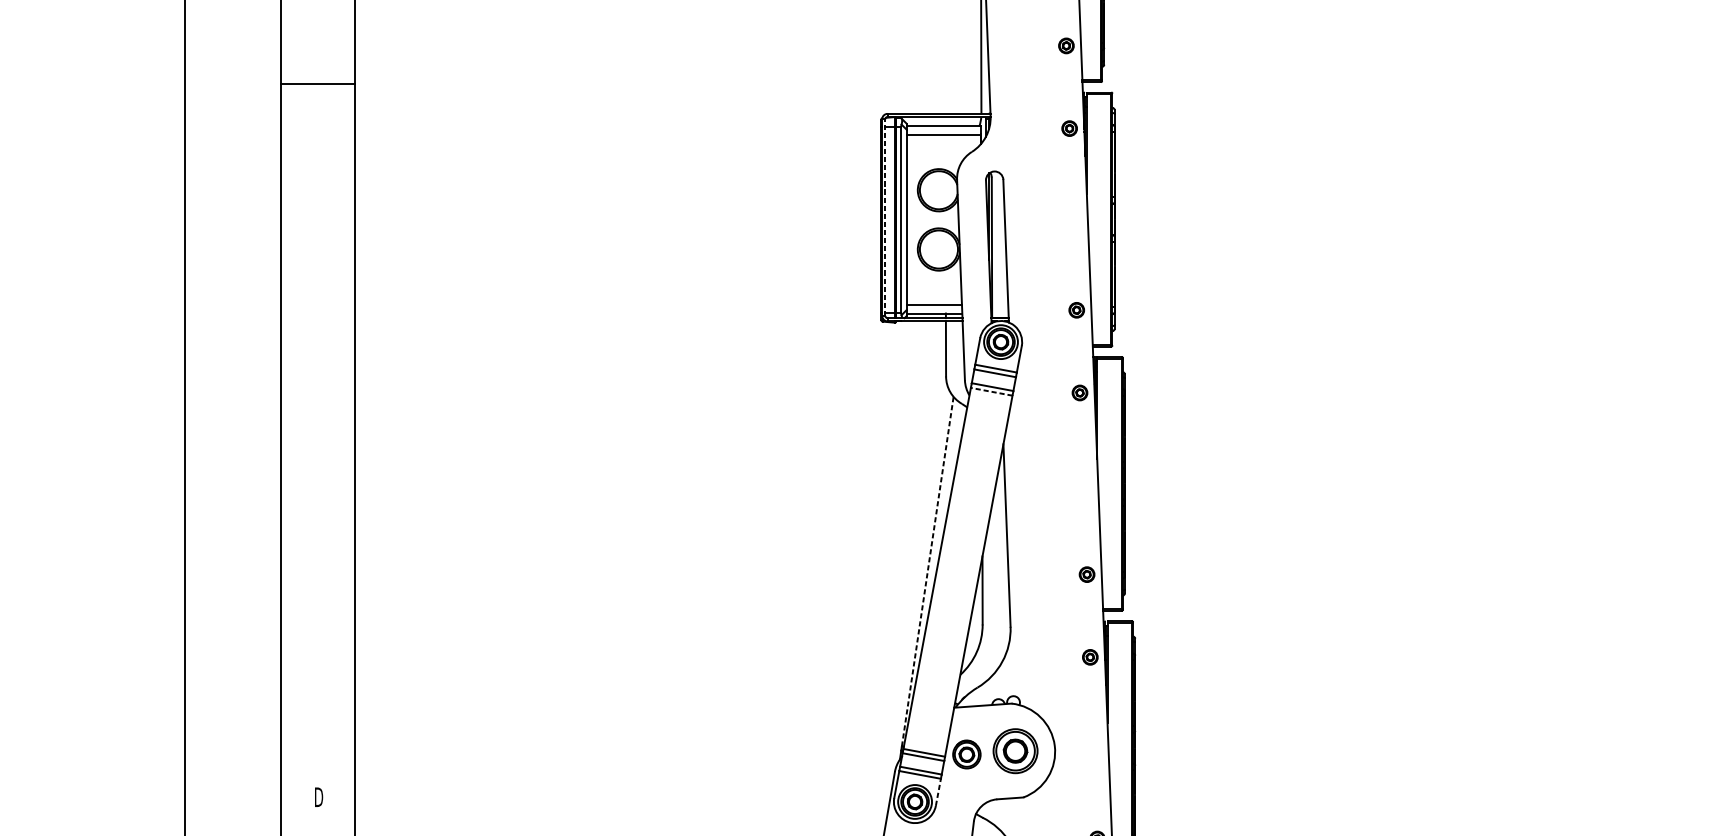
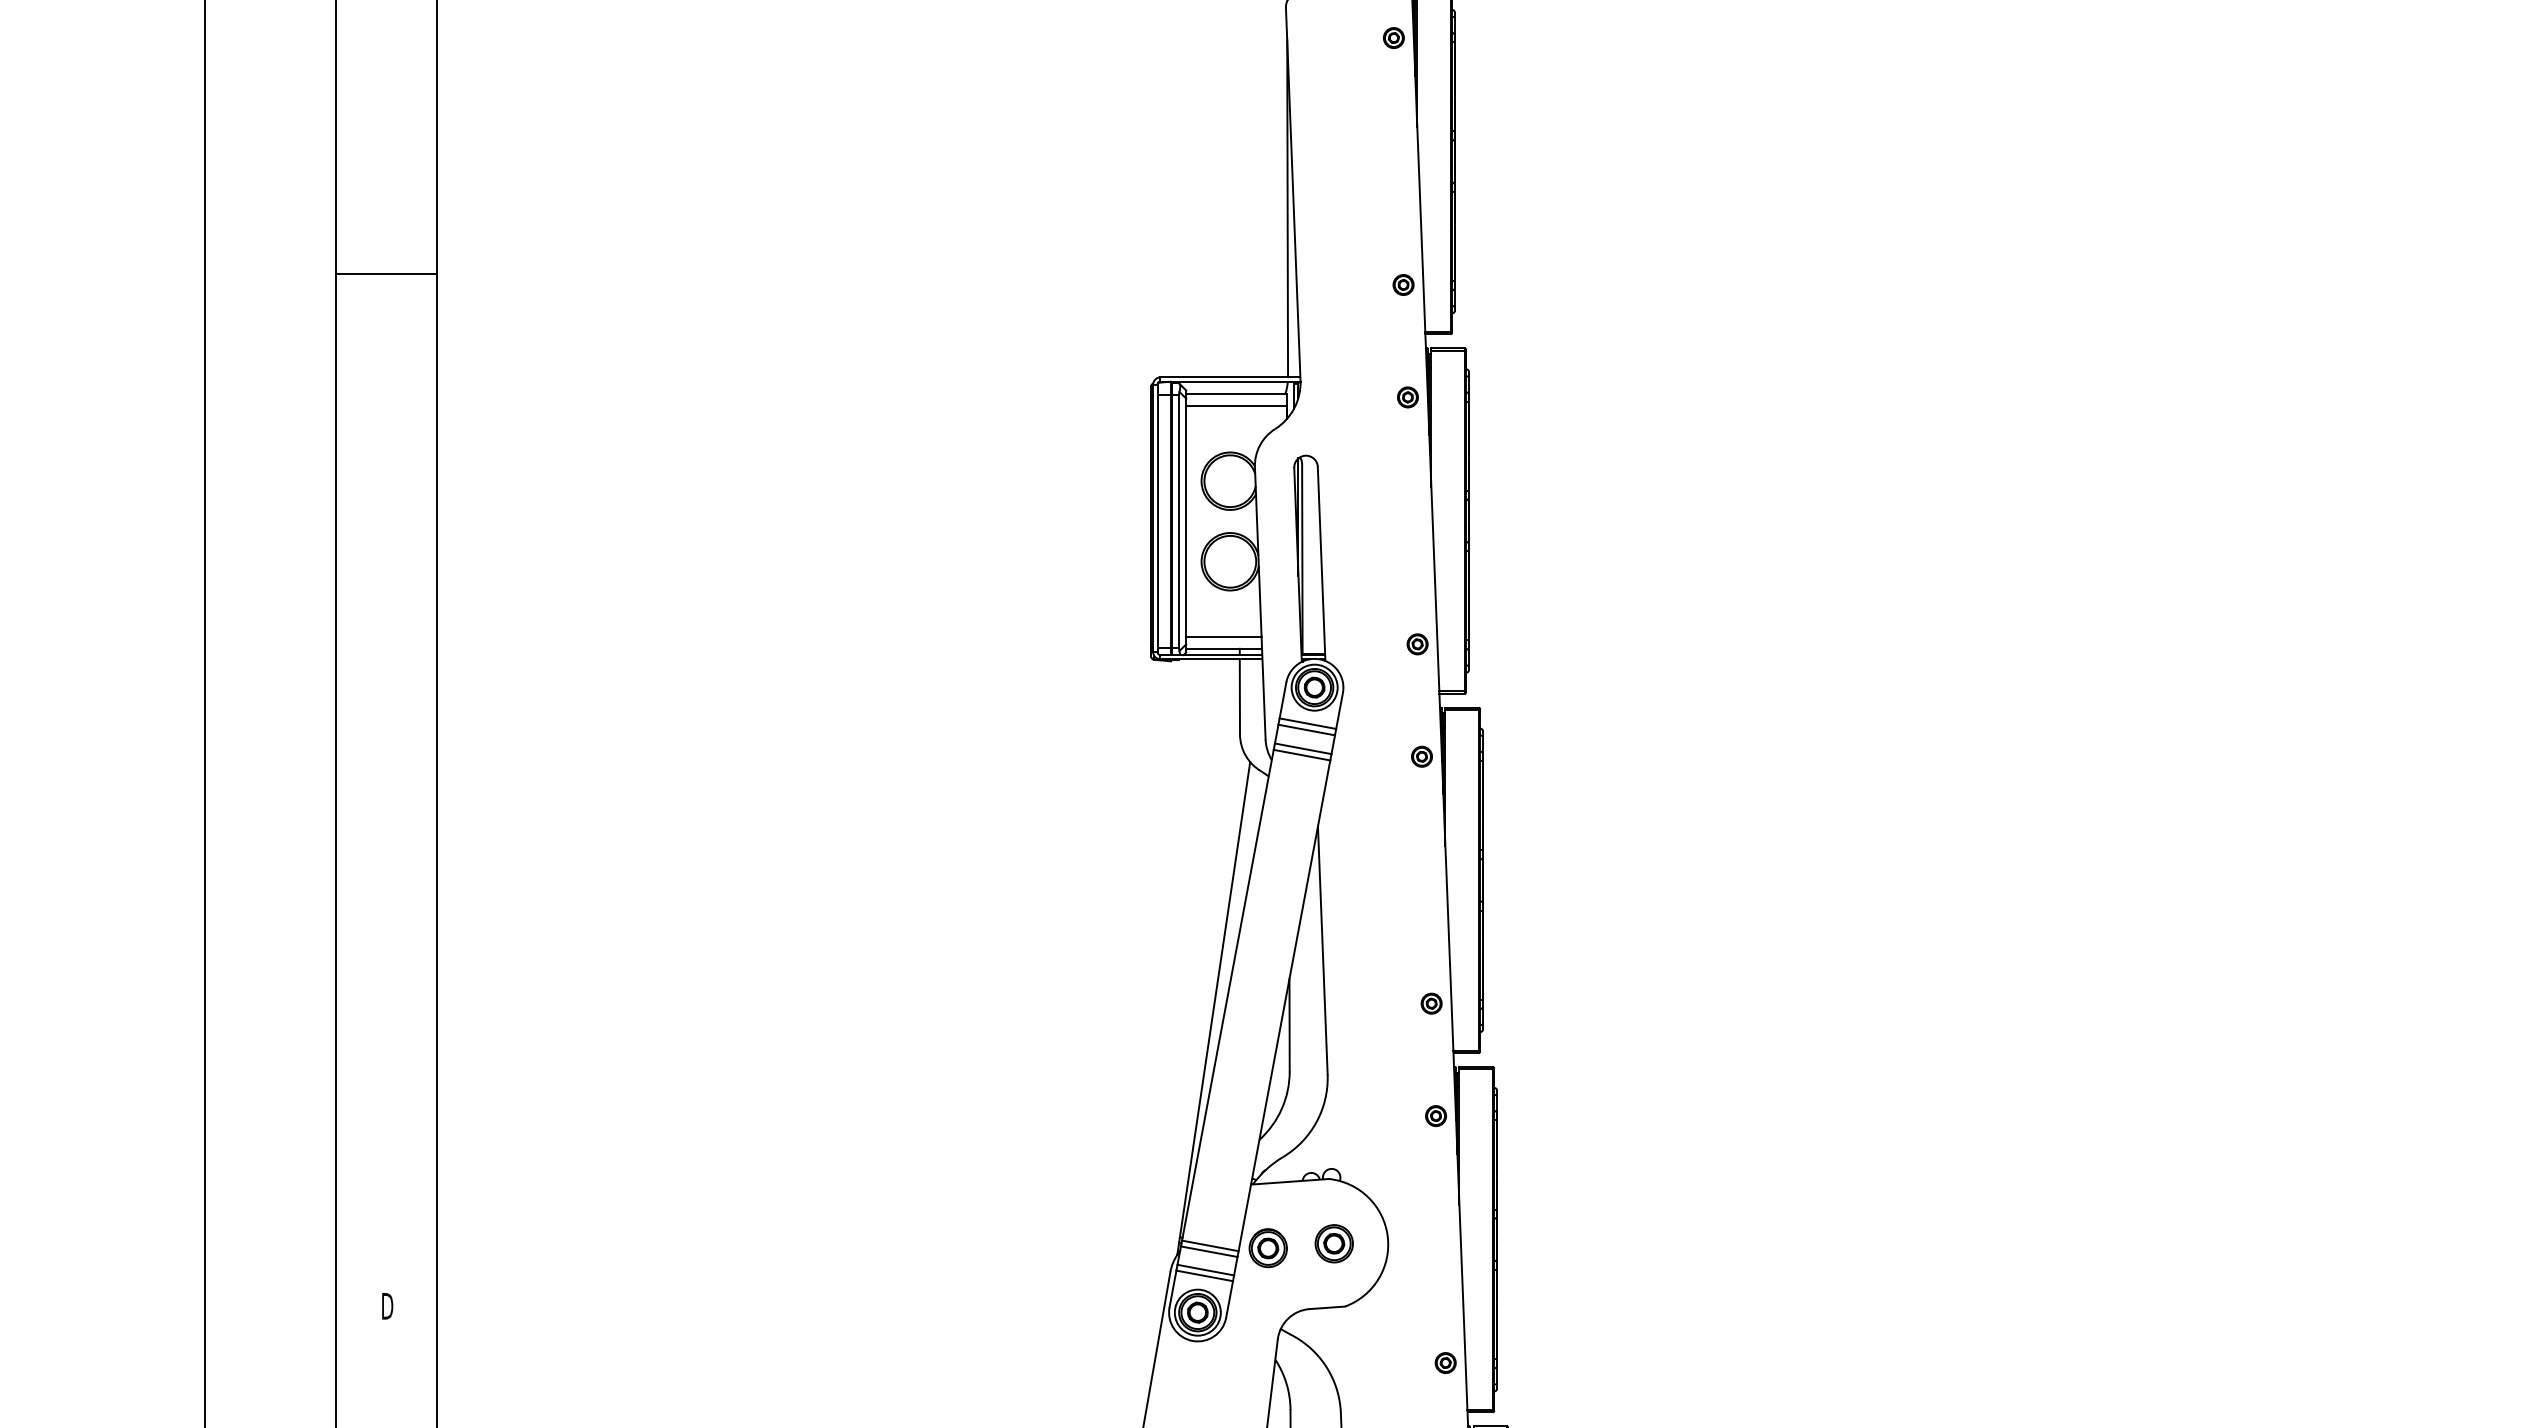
line: (317, 84) -> (385, 274), moved
line: (885, 217) -> (1157, 518), dashed -> solid
line: (992, 392) -> (1302, 755), dashed -> solid
line: (928, 571) -> (1215, 999), dashed -> solid
part: (1014, 751) -> (1333, 1243), size x0.62
line: (938, 792) -> (1229, 1299), dashed -> solid

